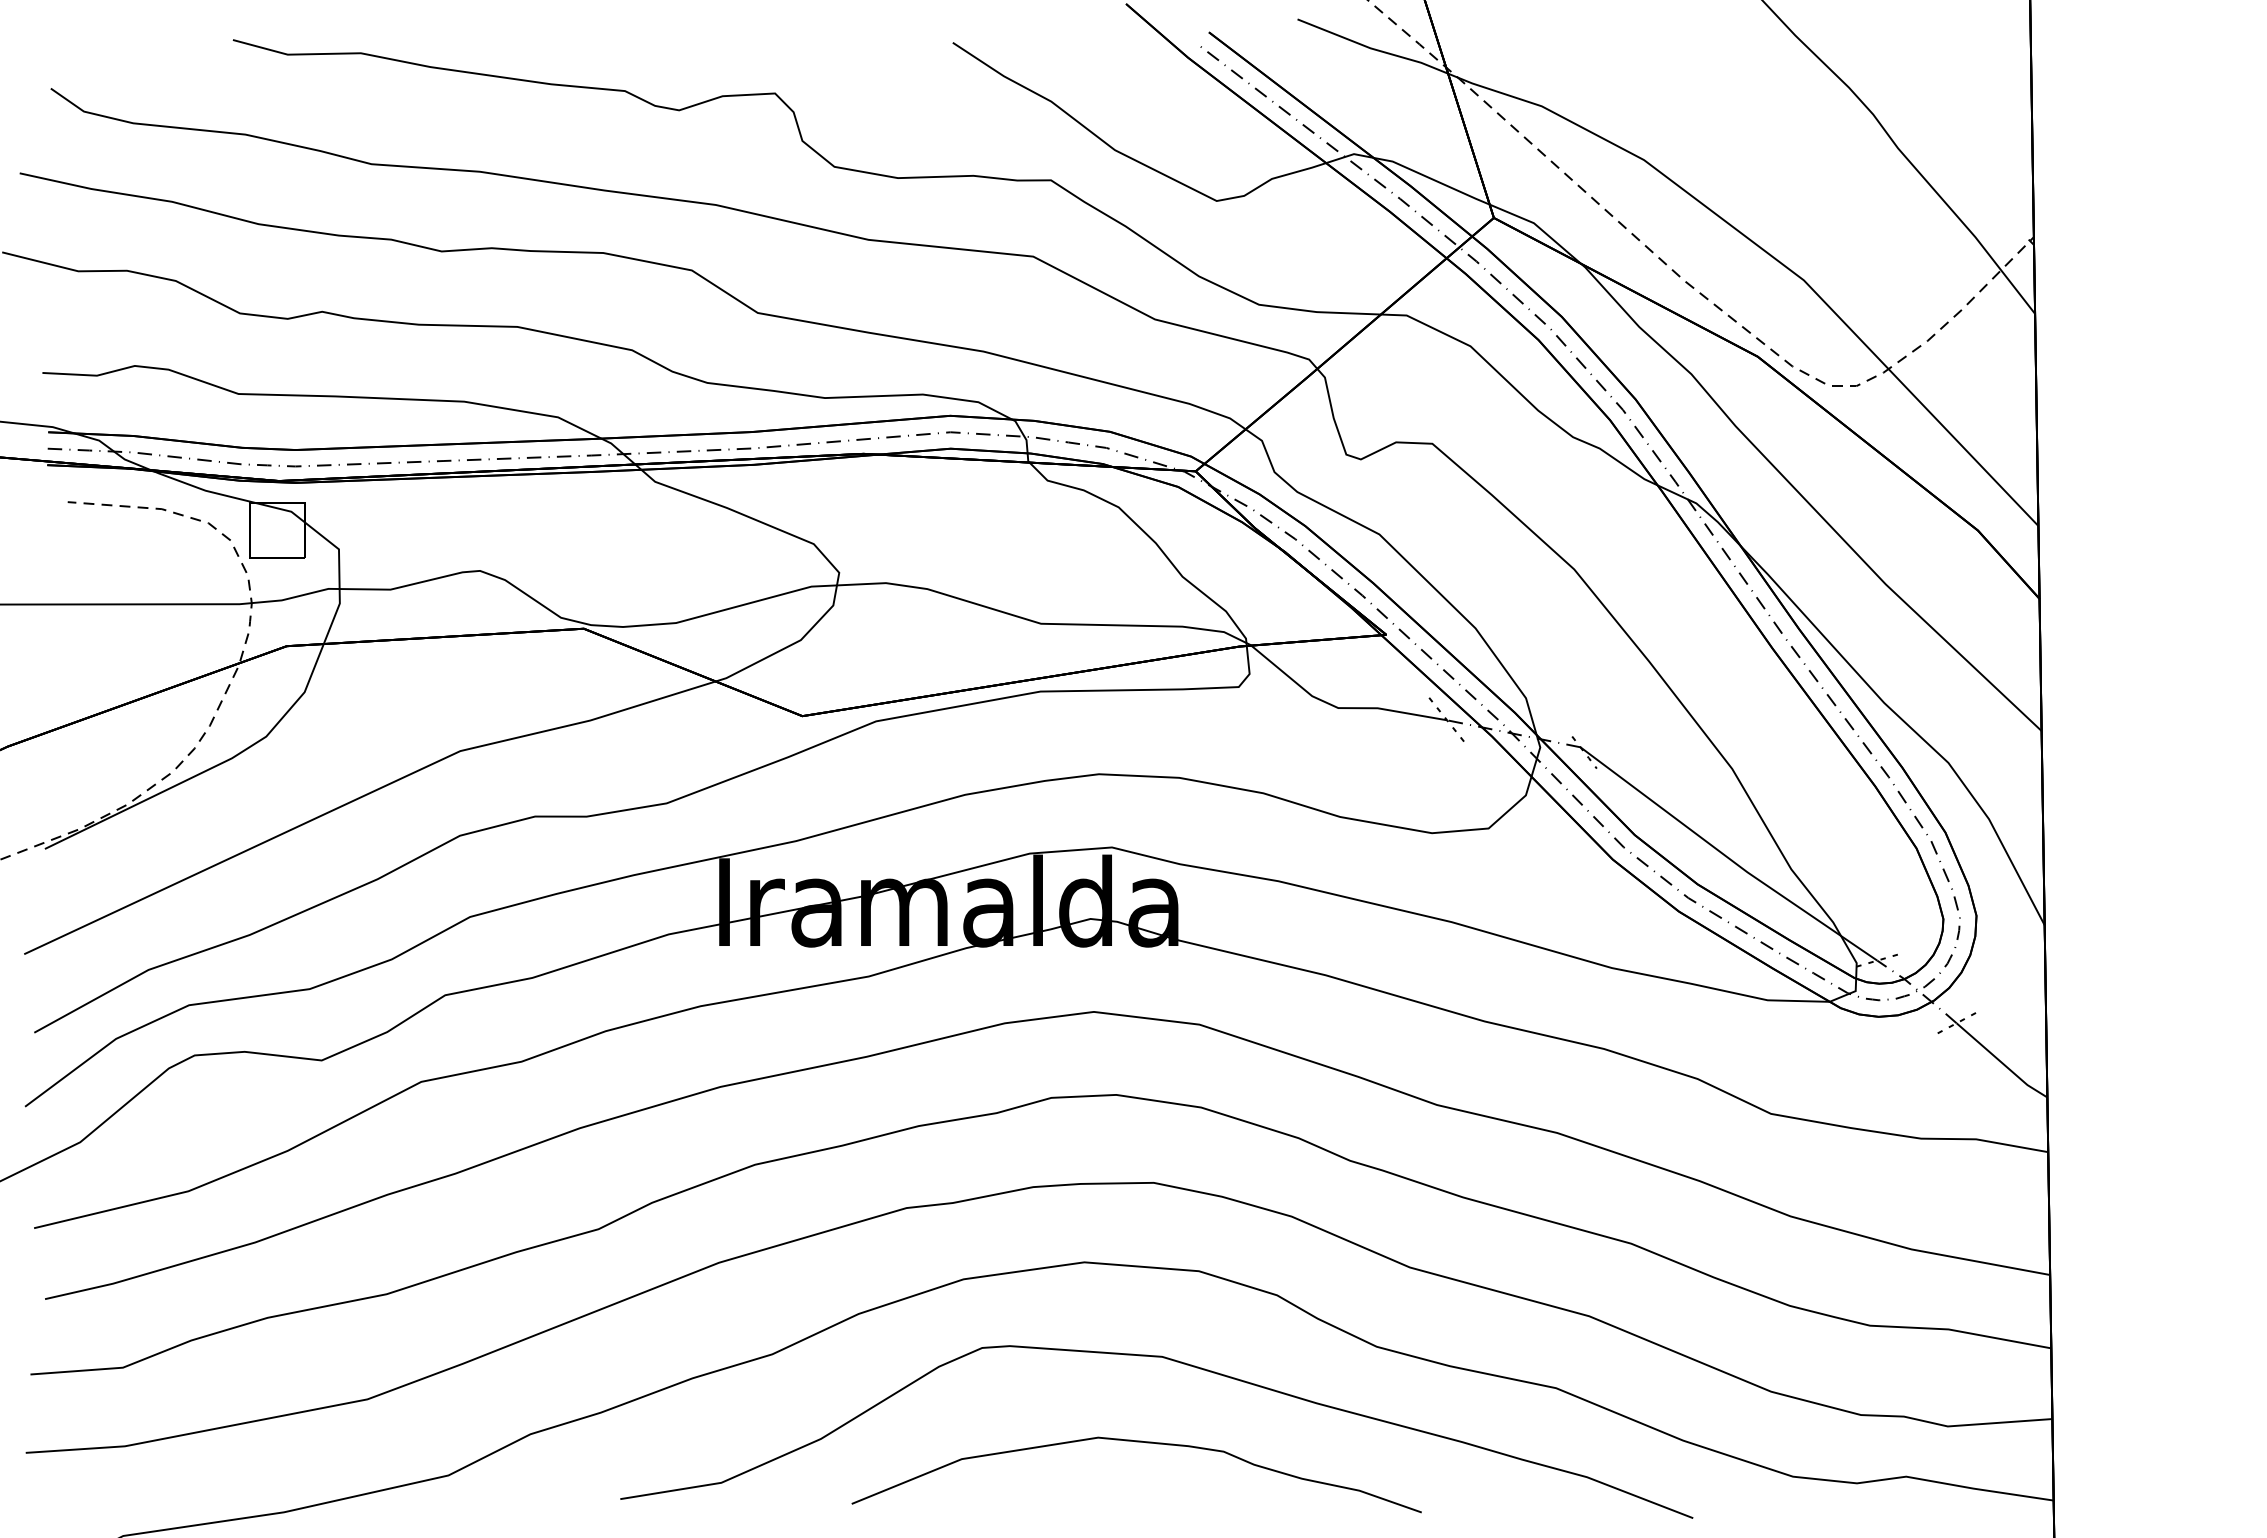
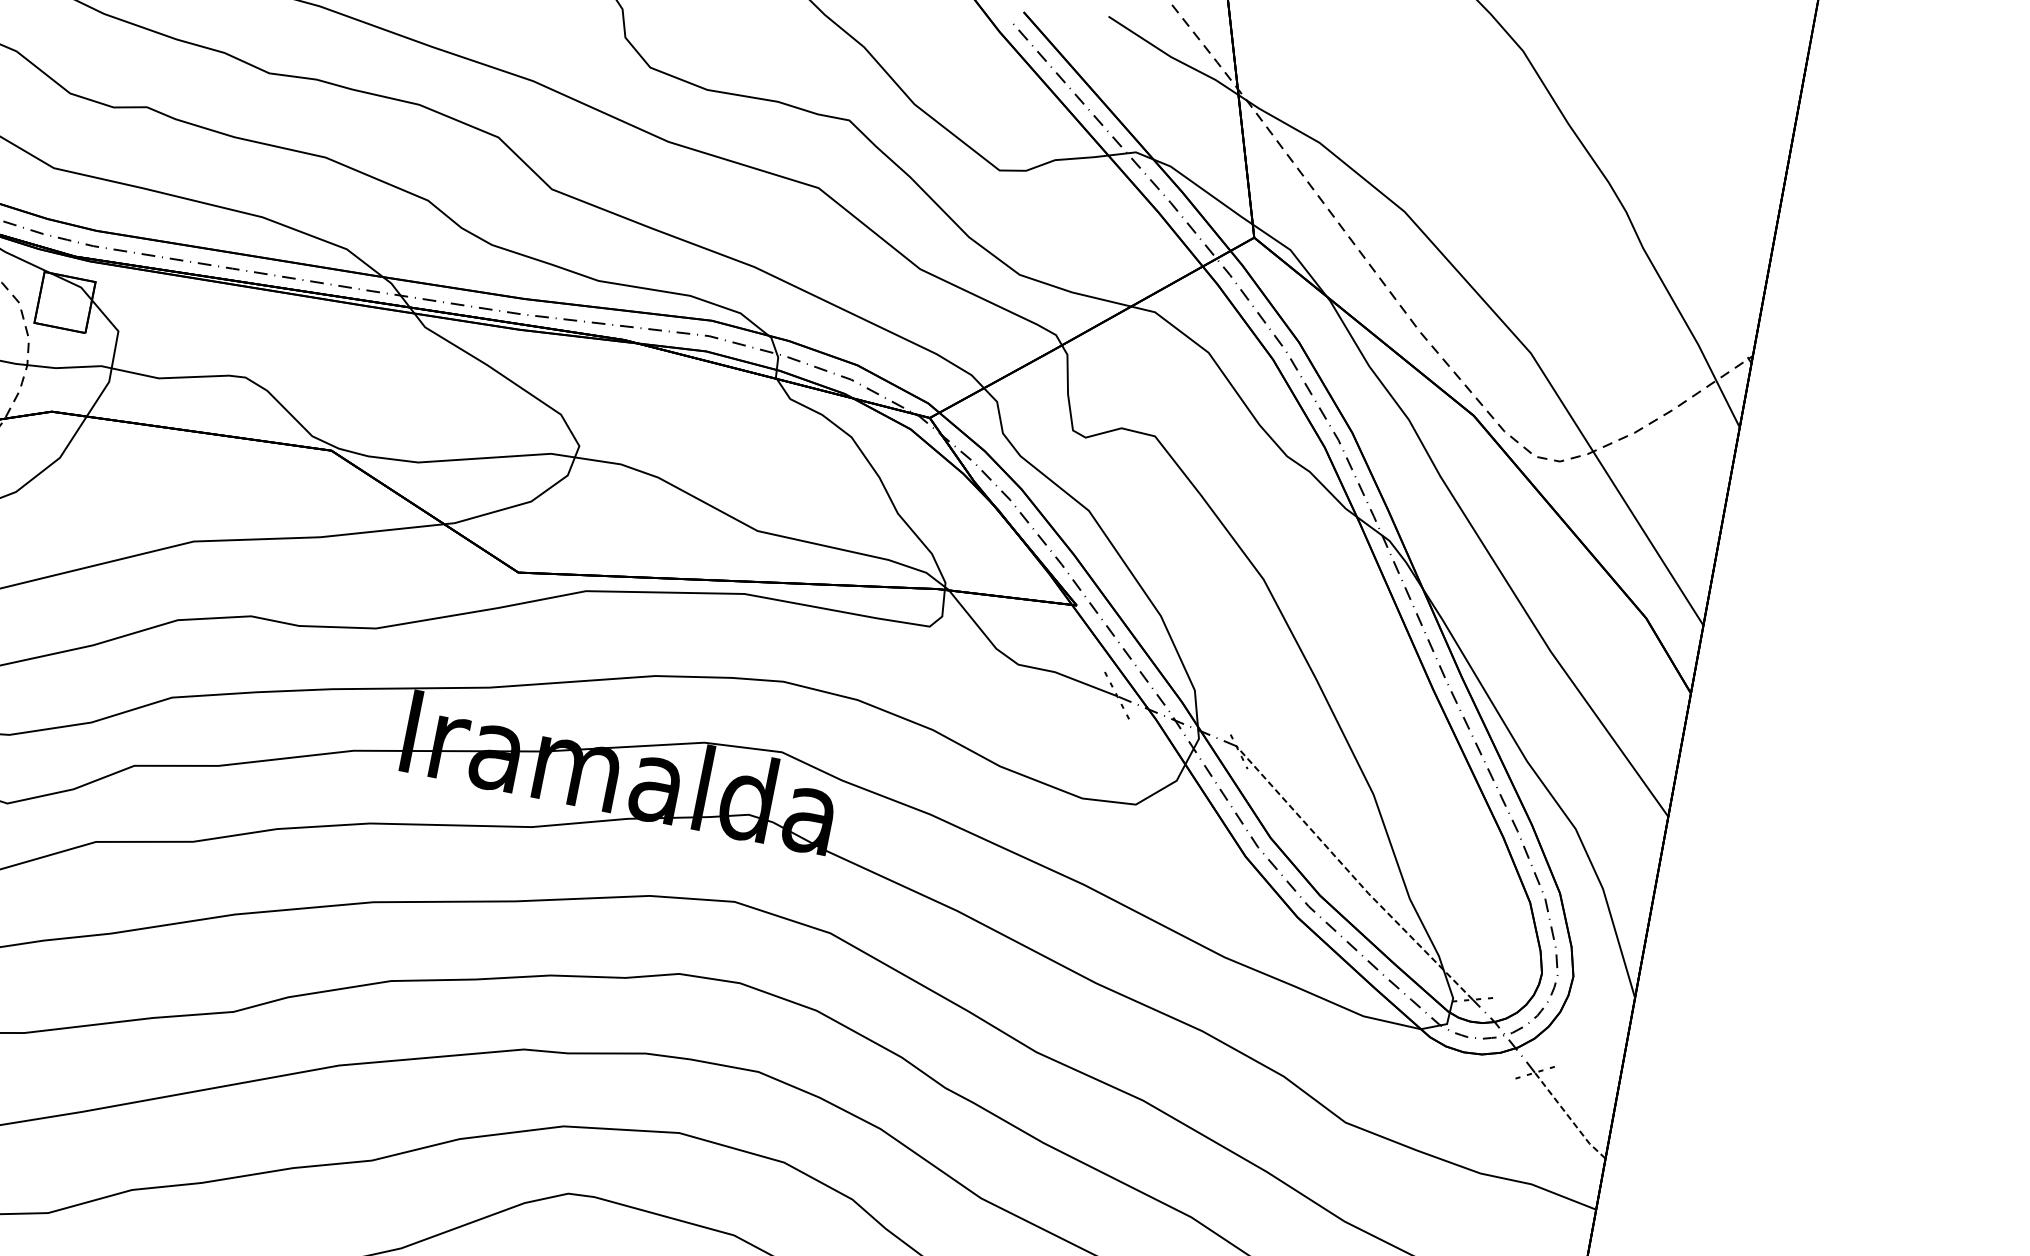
line: (1726, 856) -> (1351, 874), solid -> dashed
line: (2001, 1062) -> (1569, 1117), solid -> dashed

